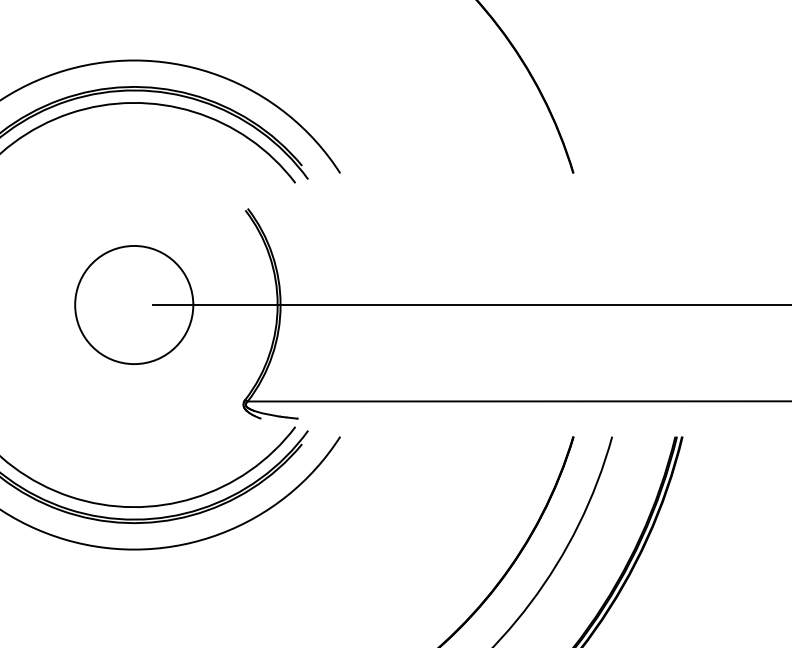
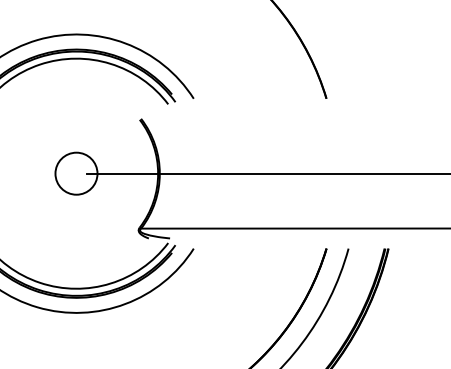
circle: (134, 304) -> (76, 173), size x0.62

